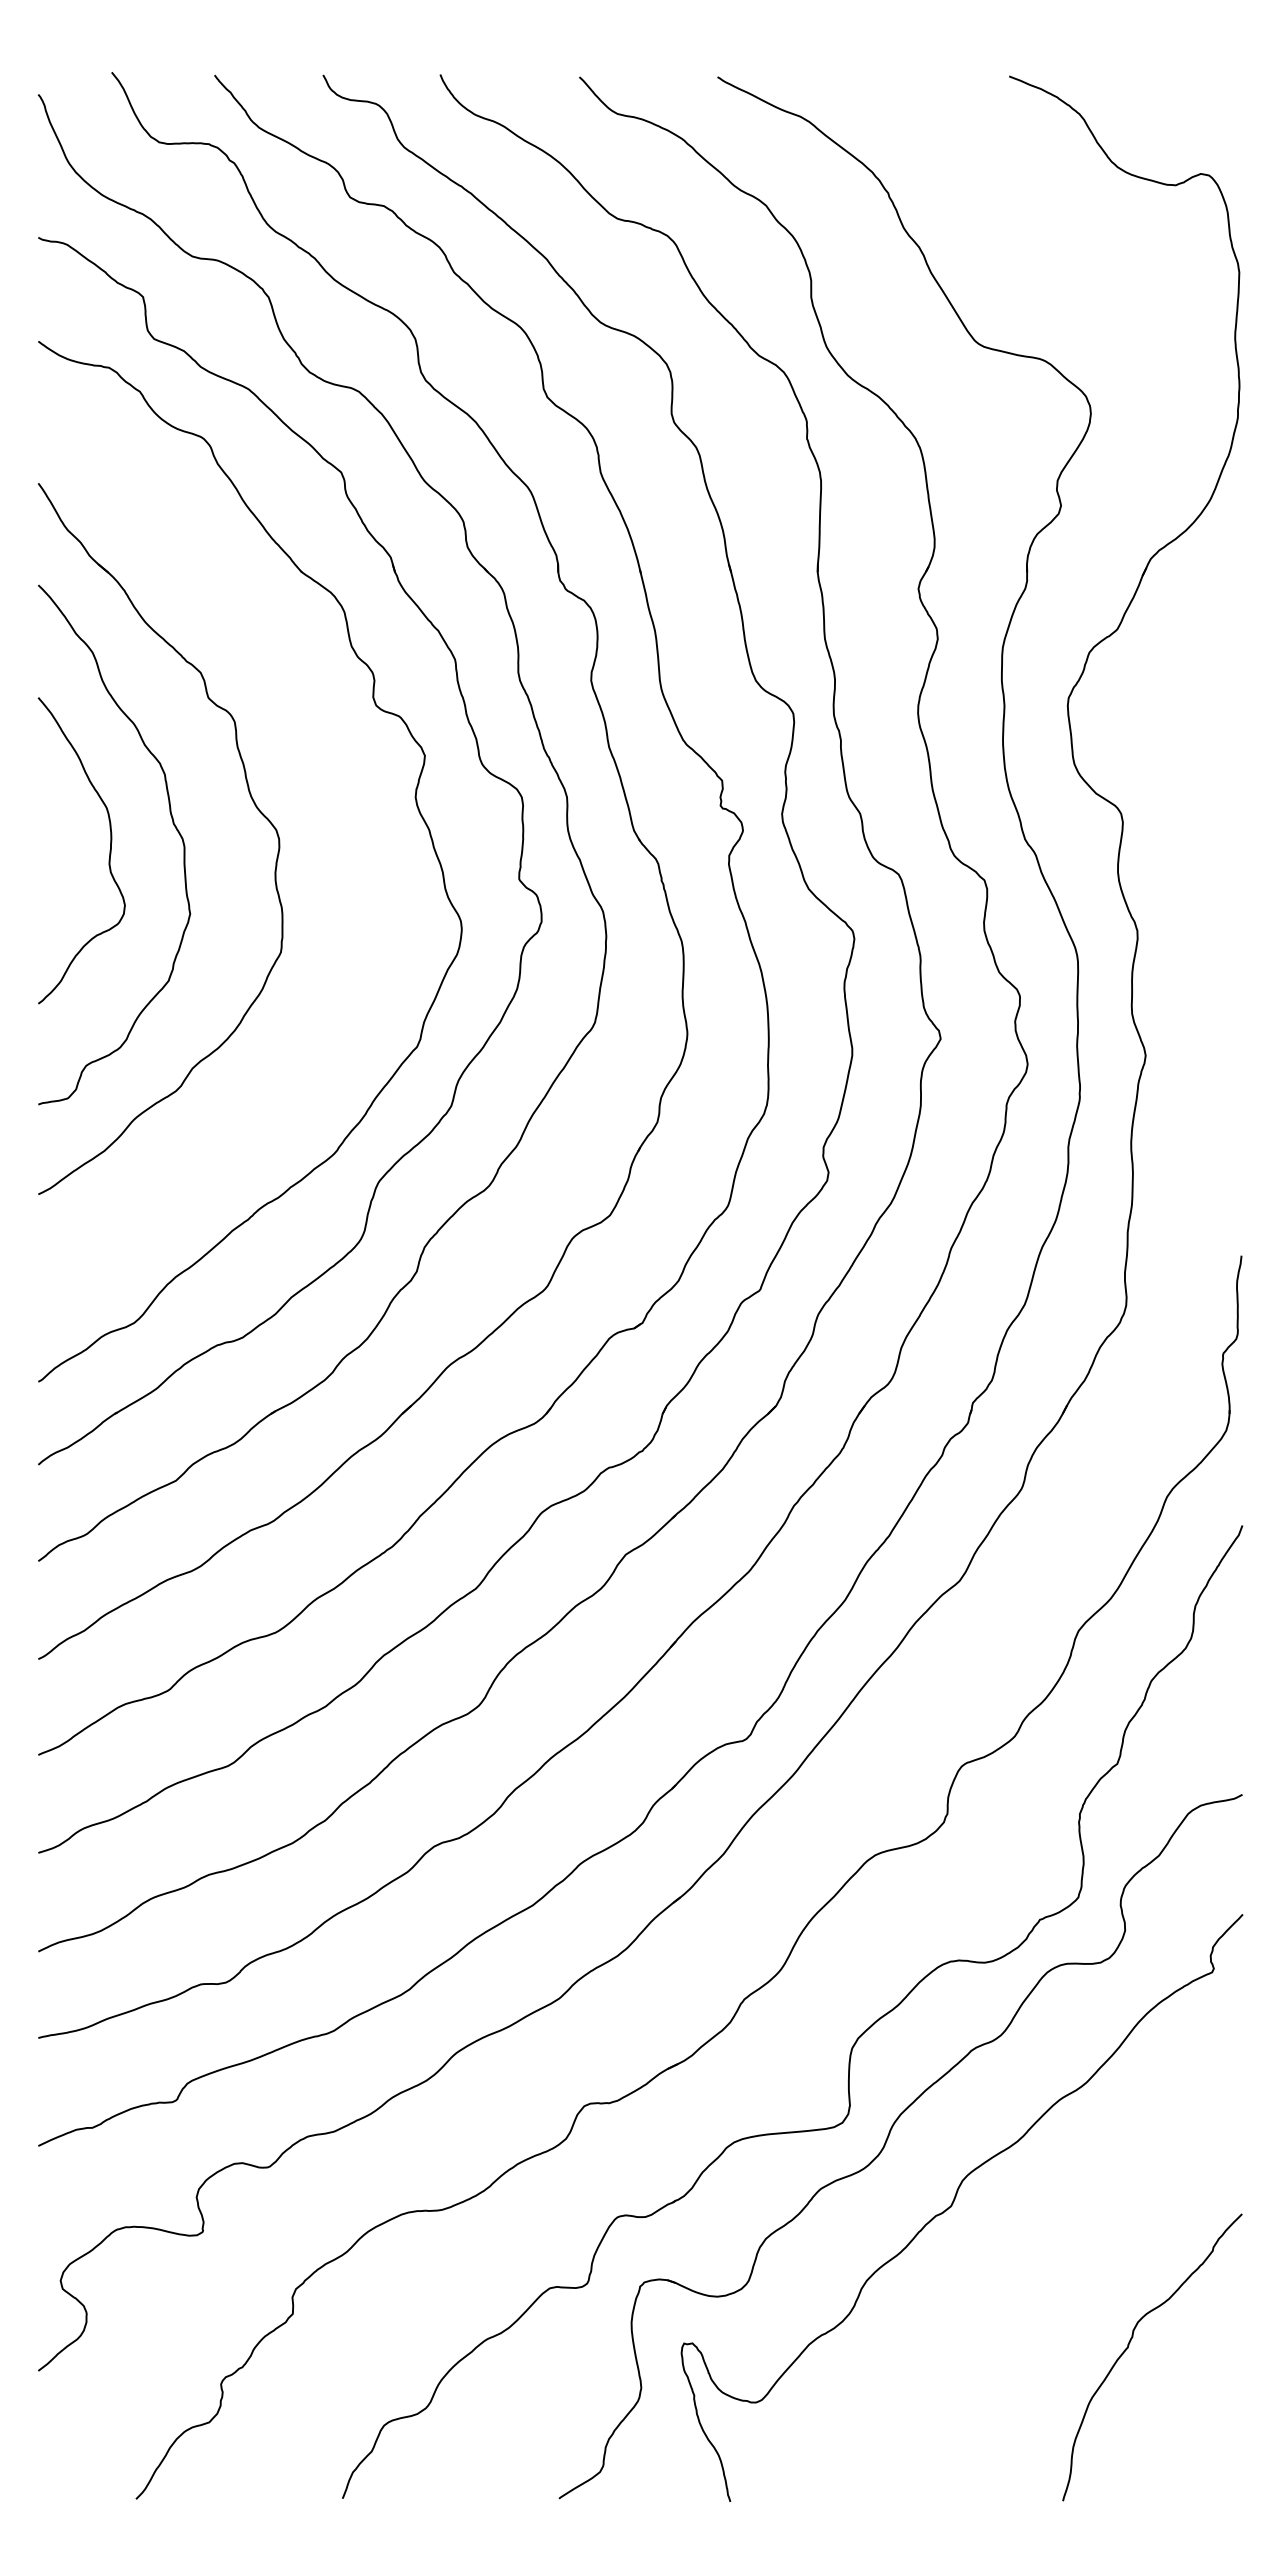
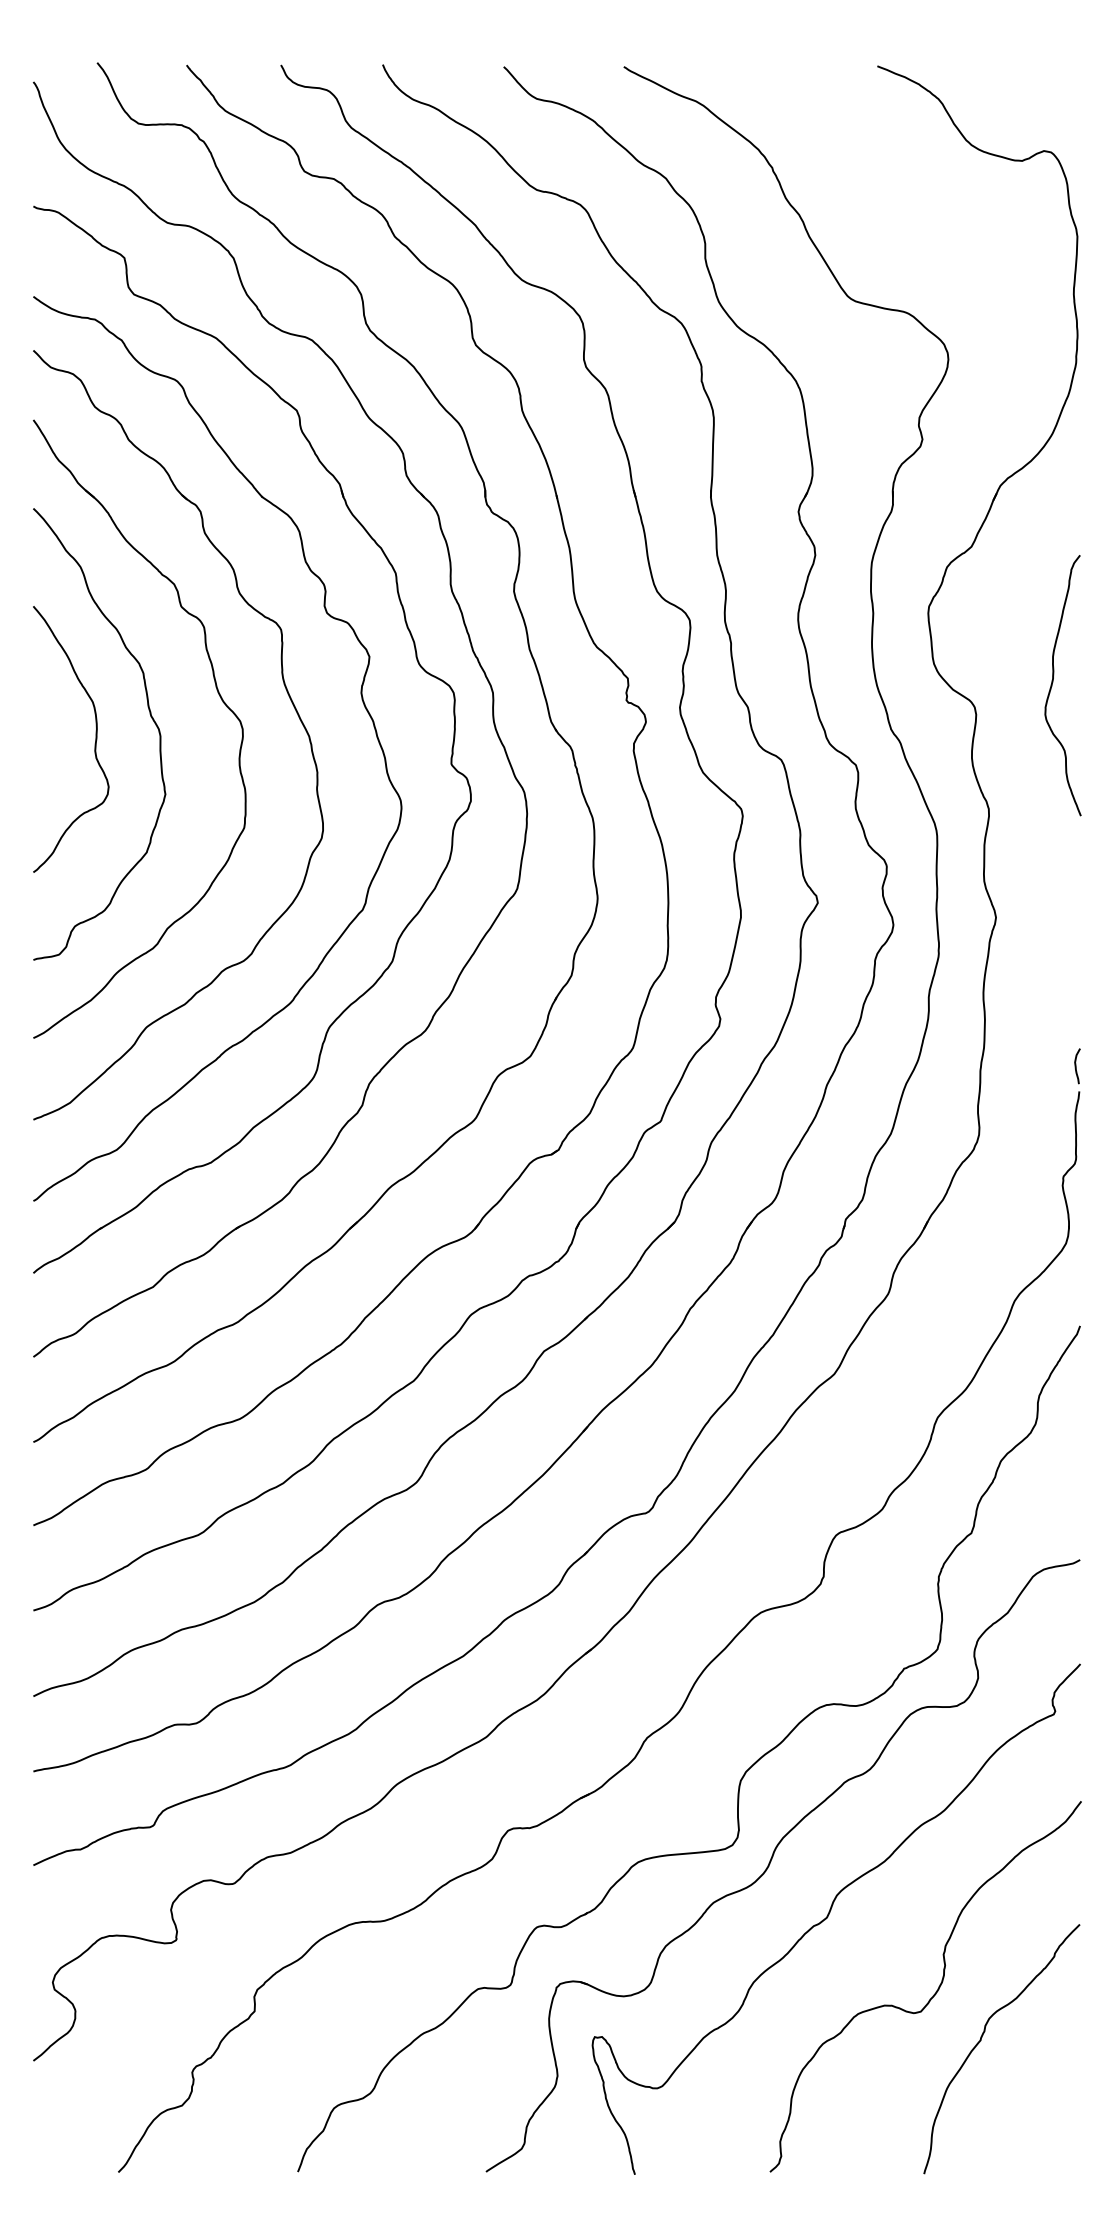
curve: (1211, 785) -> (1053, 682), added
part: (328, 793) -> (285, 689), added
curve: (1238, 1226) -> (1076, 1066), added
curve: (1075, 2292) -> (935, 1992), added

